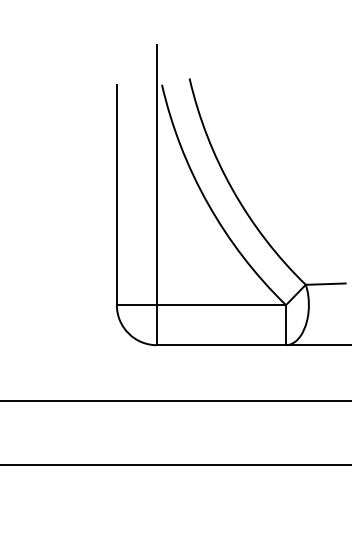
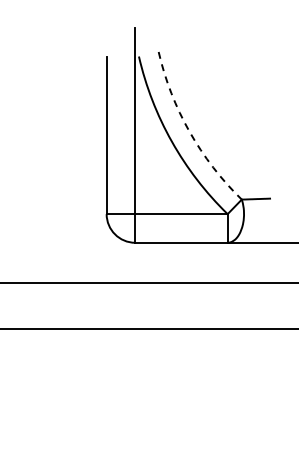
arc: (232, 189) -> (189, 131), solid -> dashed

